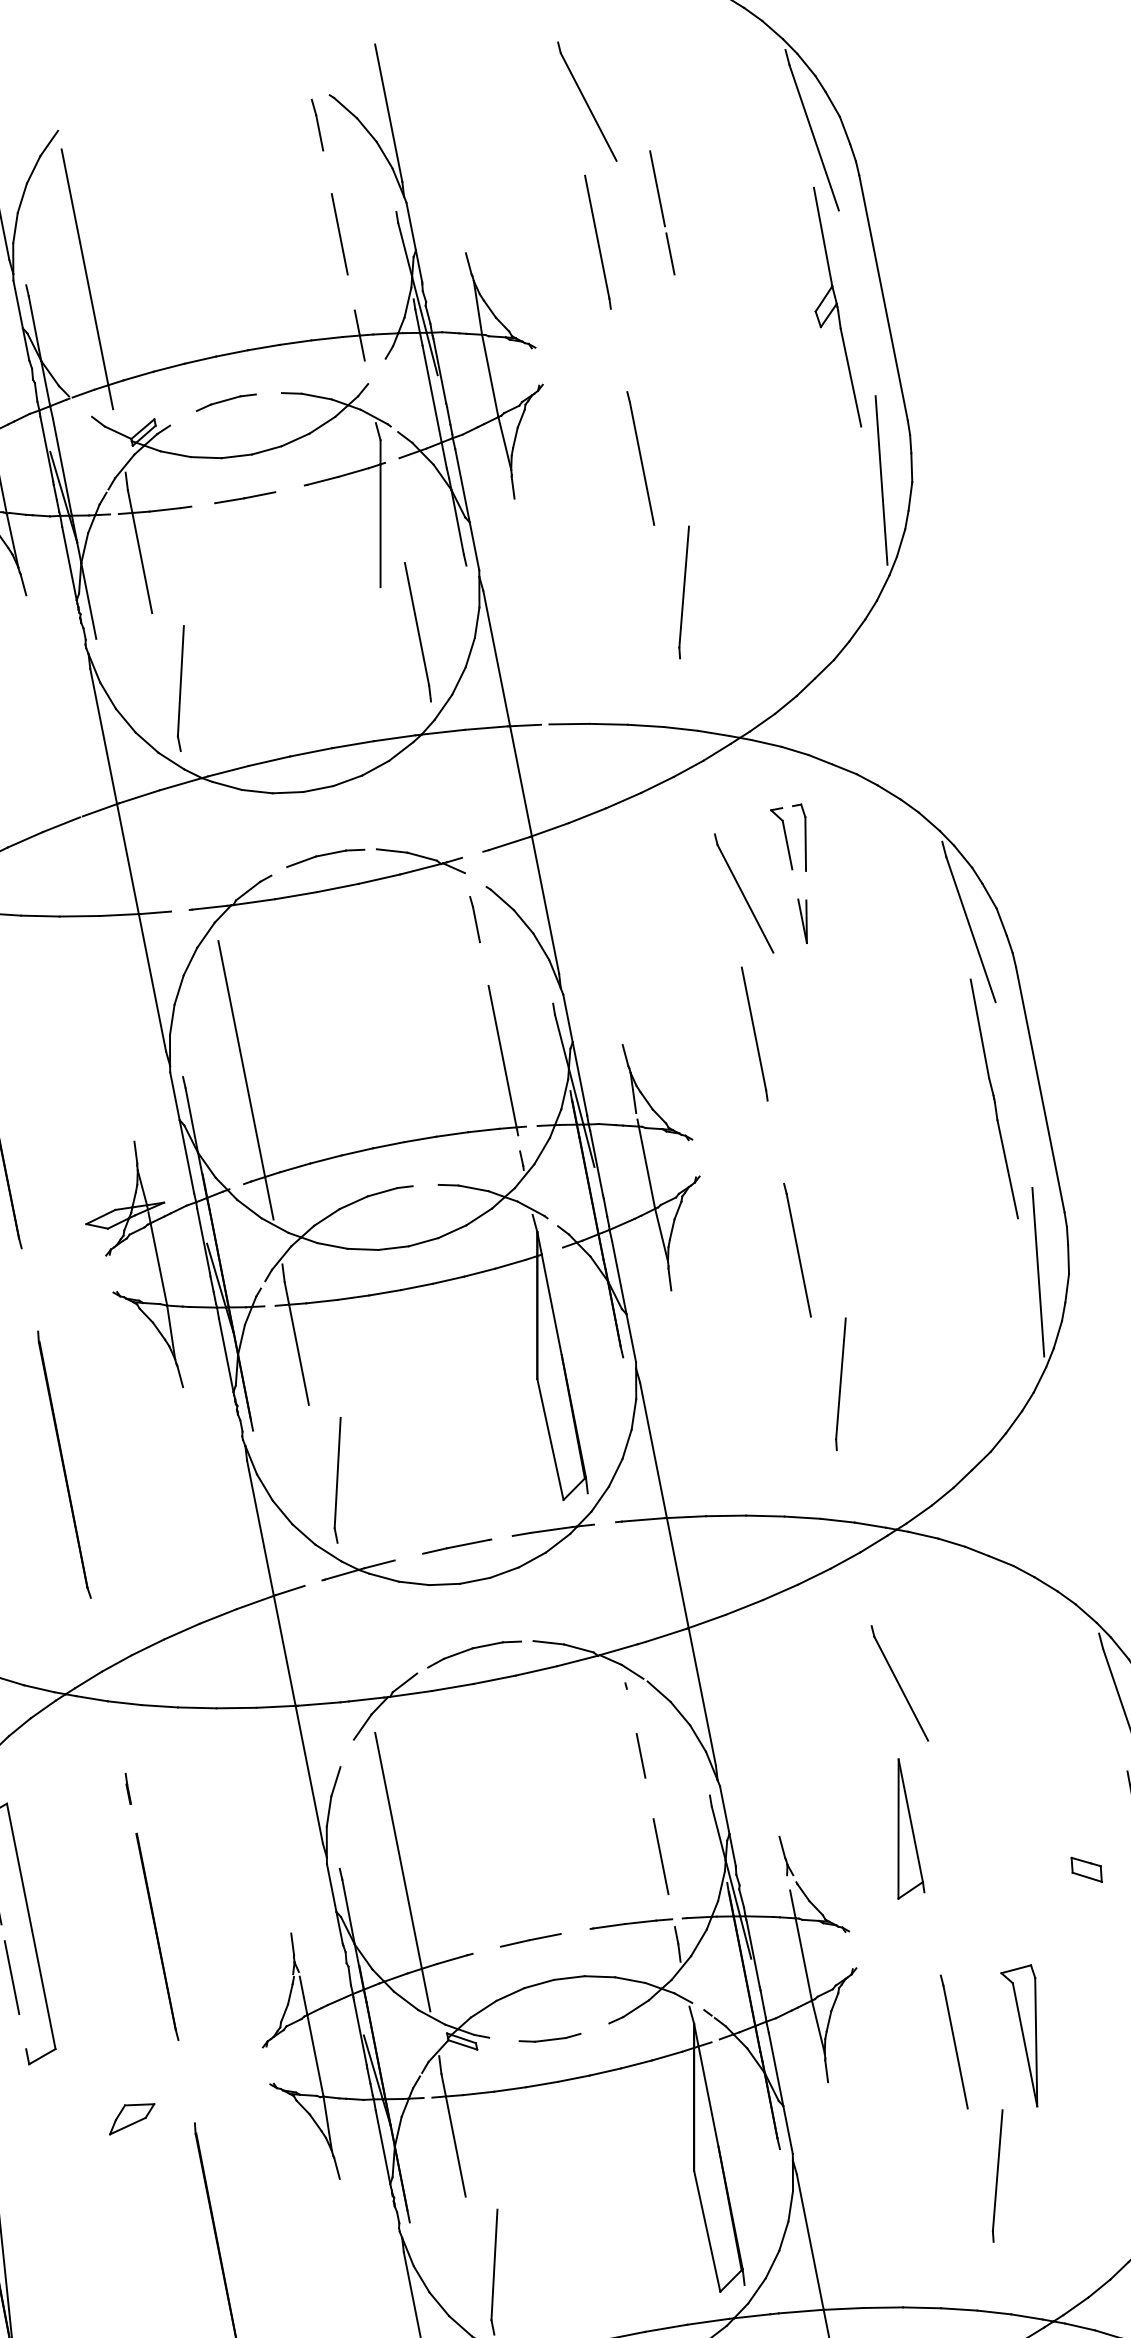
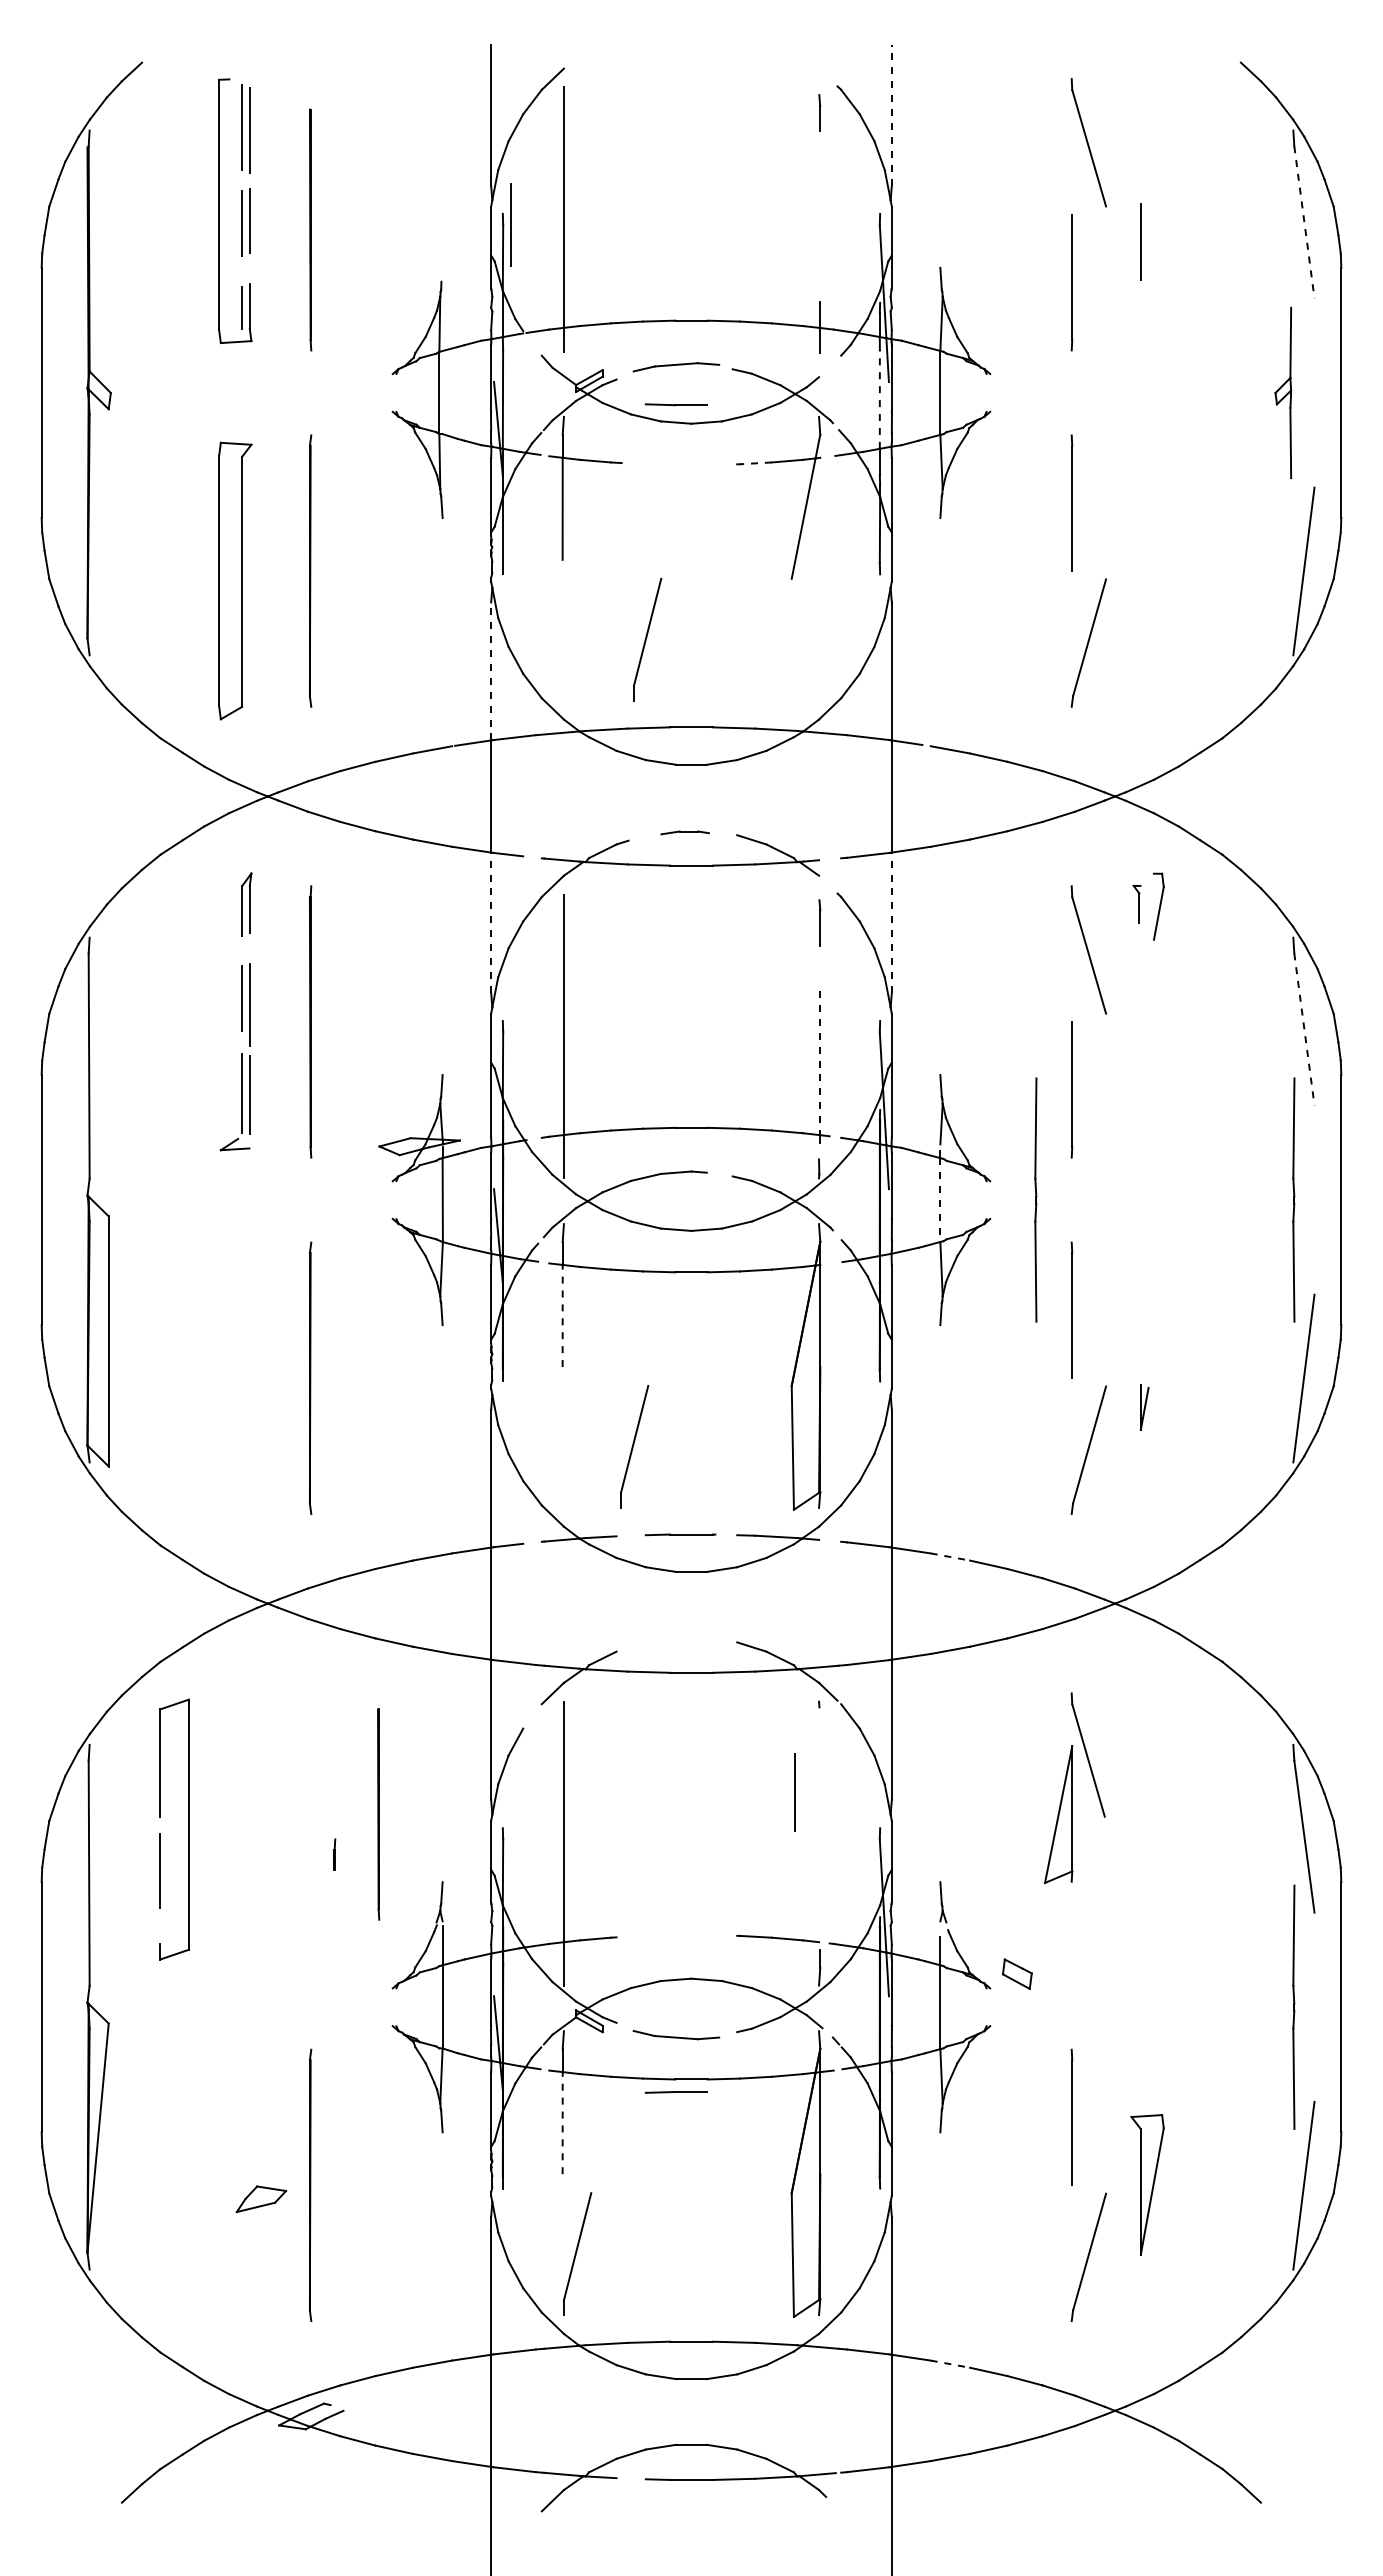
line: (388, 113) -> (891, 115), solid -> dashed
part: (317, 124) -> (819, 112), size x0.7
line: (814, 138) -> (1304, 222), solid -> dashed
line: (338, 234) -> (510, 224), moved
line: (670, 254) -> (1140, 308), removed
part: (826, 308) -> (1283, 392), size x0.7
line: (431, 393) -> (879, 398), solid -> dashed
part: (225, 402) -> (675, 367), size x1.4
line: (322, 481) -> (755, 463), solid -> dashed
part: (244, 497) -> (675, 404), moved
line: (417, 632) -> (819, 630), removed
part: (182, 688) -> (647, 639), moved
line: (104, 736) -> (491, 671), solid -> dashed
part: (782, 839) -> (1136, 904), size x0.6
part: (324, 856) -> (684, 832), size x0.6
line: (545, 904) -> (891, 922), solid -> dashed
part: (806, 920) -> (1144, 1407), moved
line: (971, 929) -> (1304, 1029), solid -> dashed
line: (152, 982) -> (491, 922), solid -> dashed
line: (502, 1057) -> (820, 1063), solid -> dashed
line: (740, 1148) -> (1035, 1199), added
line: (647, 1168) -> (940, 1200), solid -> dashed
line: (298, 1354) -> (562, 1315), solid -> dashed
part: (338, 1479) -> (634, 1446), moved
line: (726, 1516) -> (950, 1557), solid -> dashed
part: (474, 1652) -> (676, 1642), removed
line: (640, 1755) -> (819, 1775), removed
line: (127, 1788) -> (334, 1854), moved
part: (898, 1828) -> (1058, 1814), moved
line: (660, 1856) -> (794, 1792), moved
part: (1085, 1869) -> (1016, 1973), moved
line: (157, 1936) -> (378, 1814), moved
line: (530, 1940) -> (675, 2092), moved
part: (1030, 2036) -> (1147, 2184), moved
part: (549, 2037) -> (675, 2034), size x1.4
part: (131, 2117) -> (261, 2199), moved
line: (455, 2145) -> (562, 2122), solid -> dashed
line: (883, 2308) -> (950, 2364), solid -> dashed

